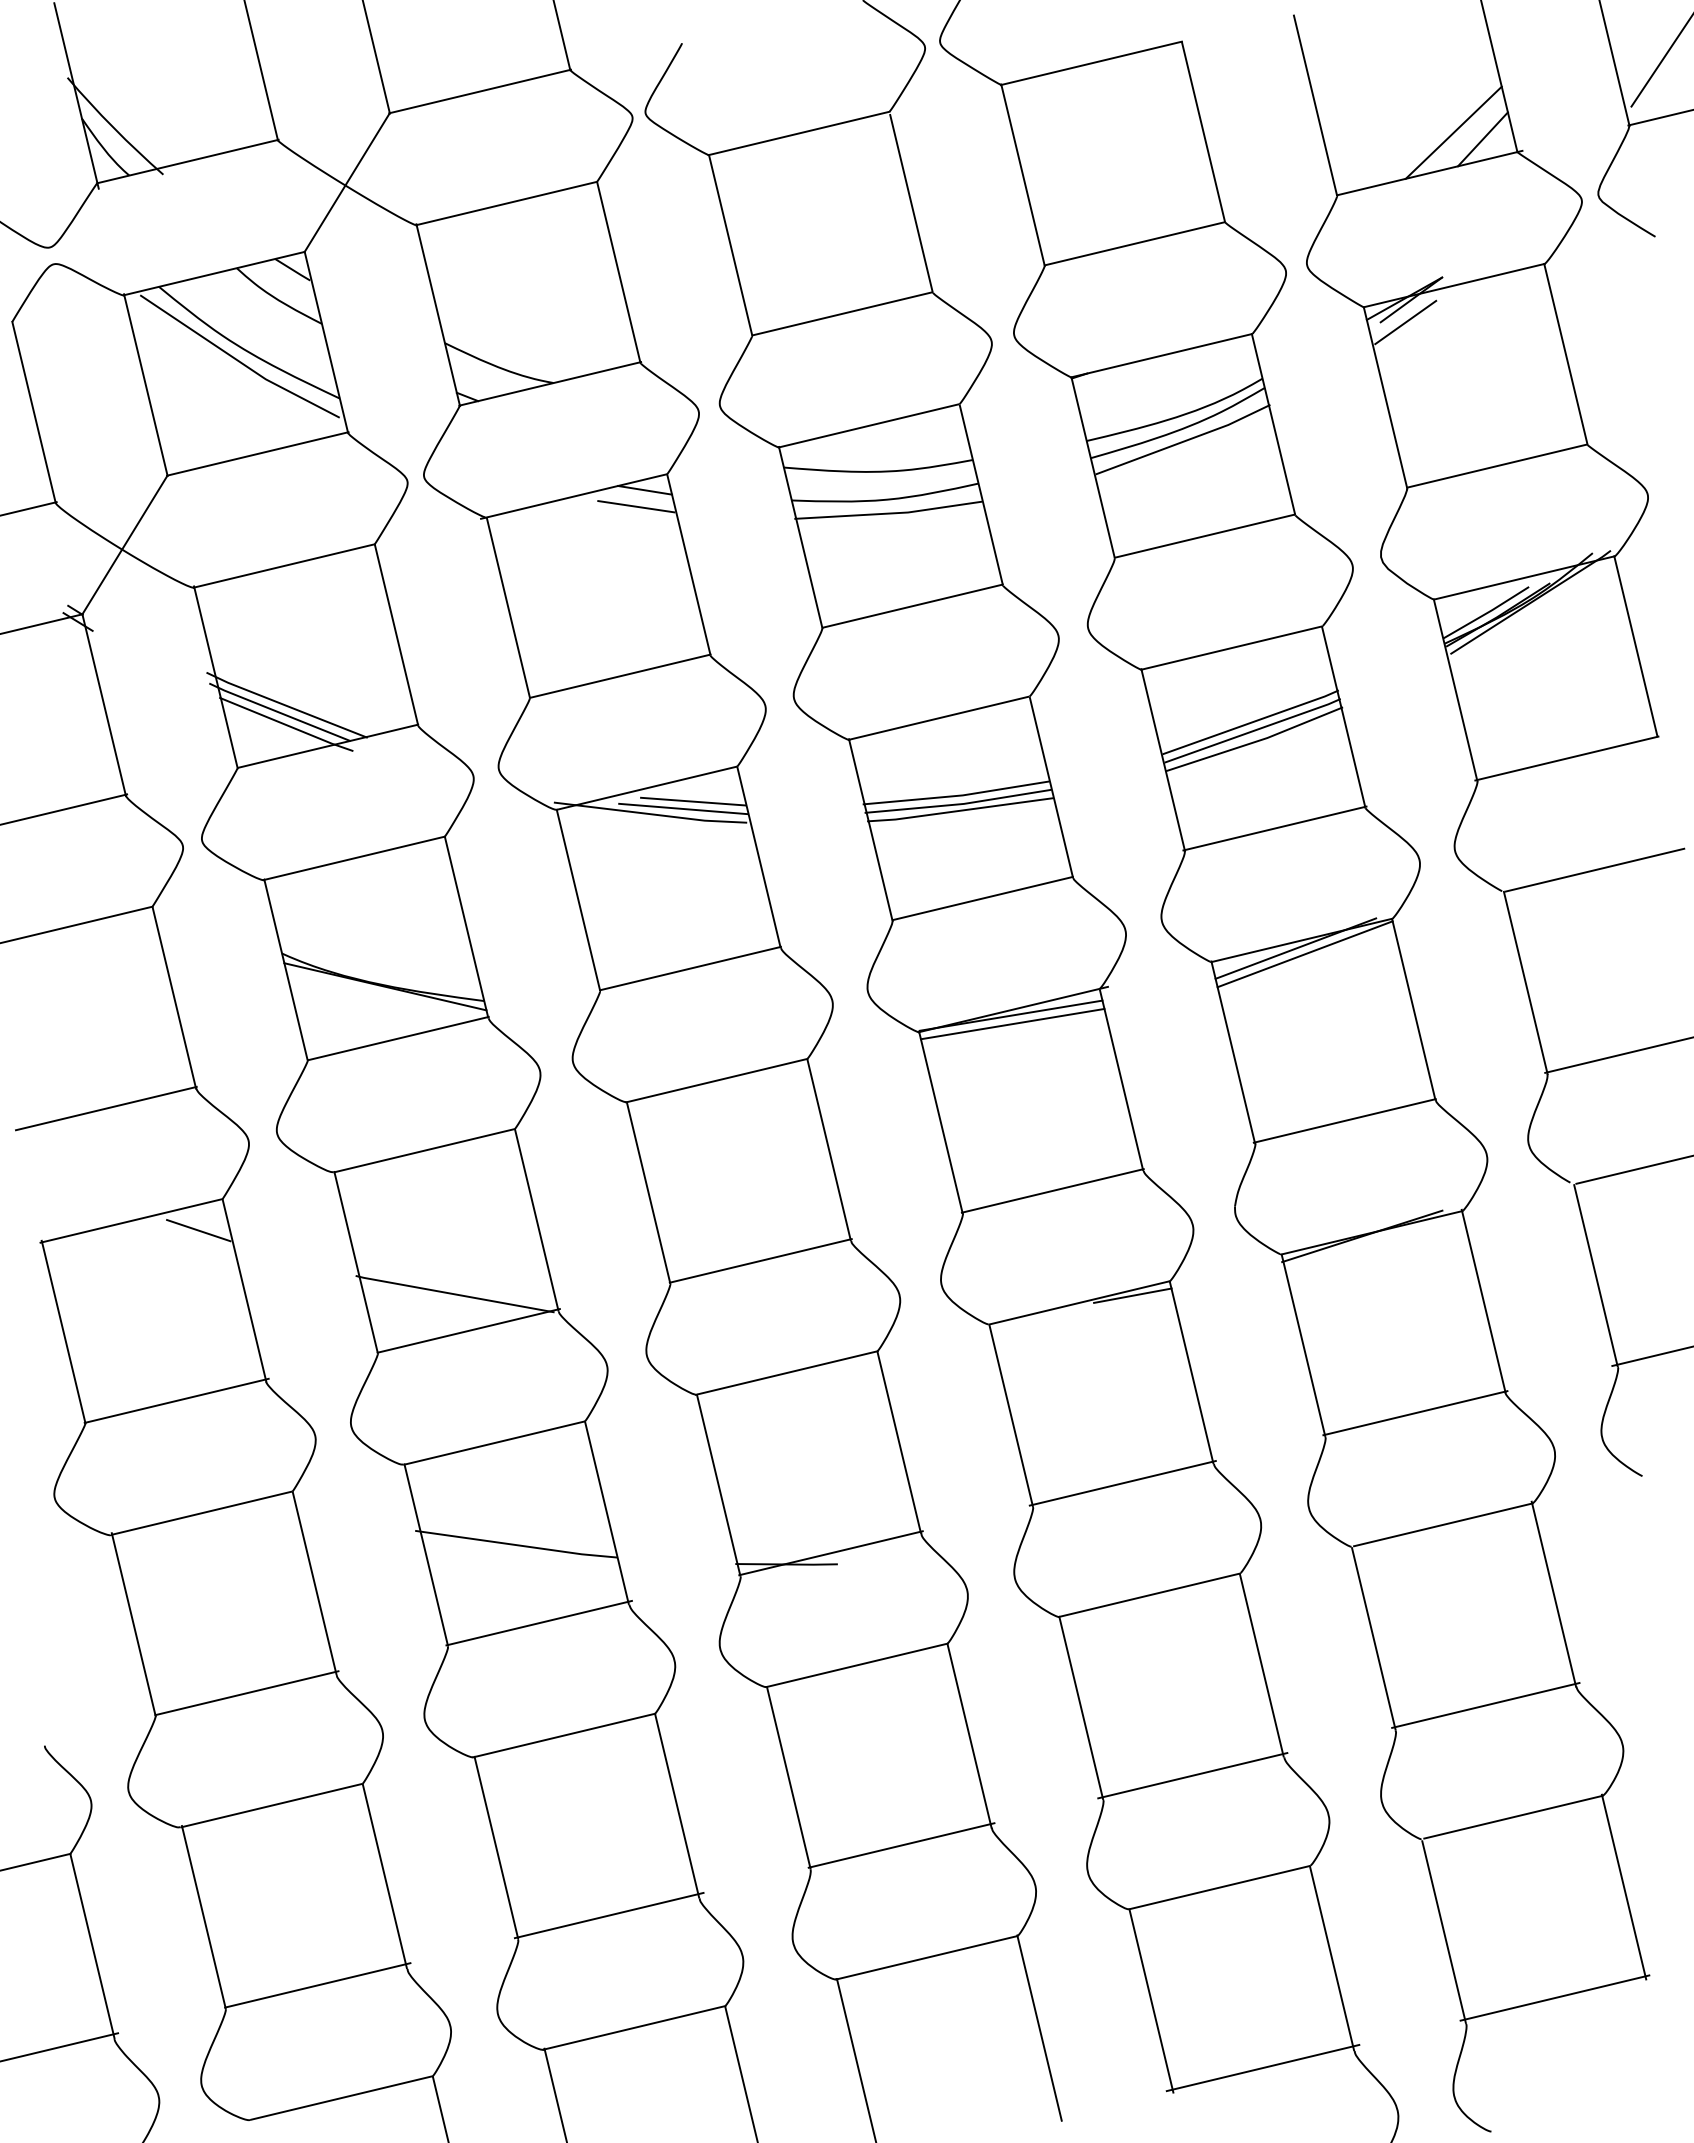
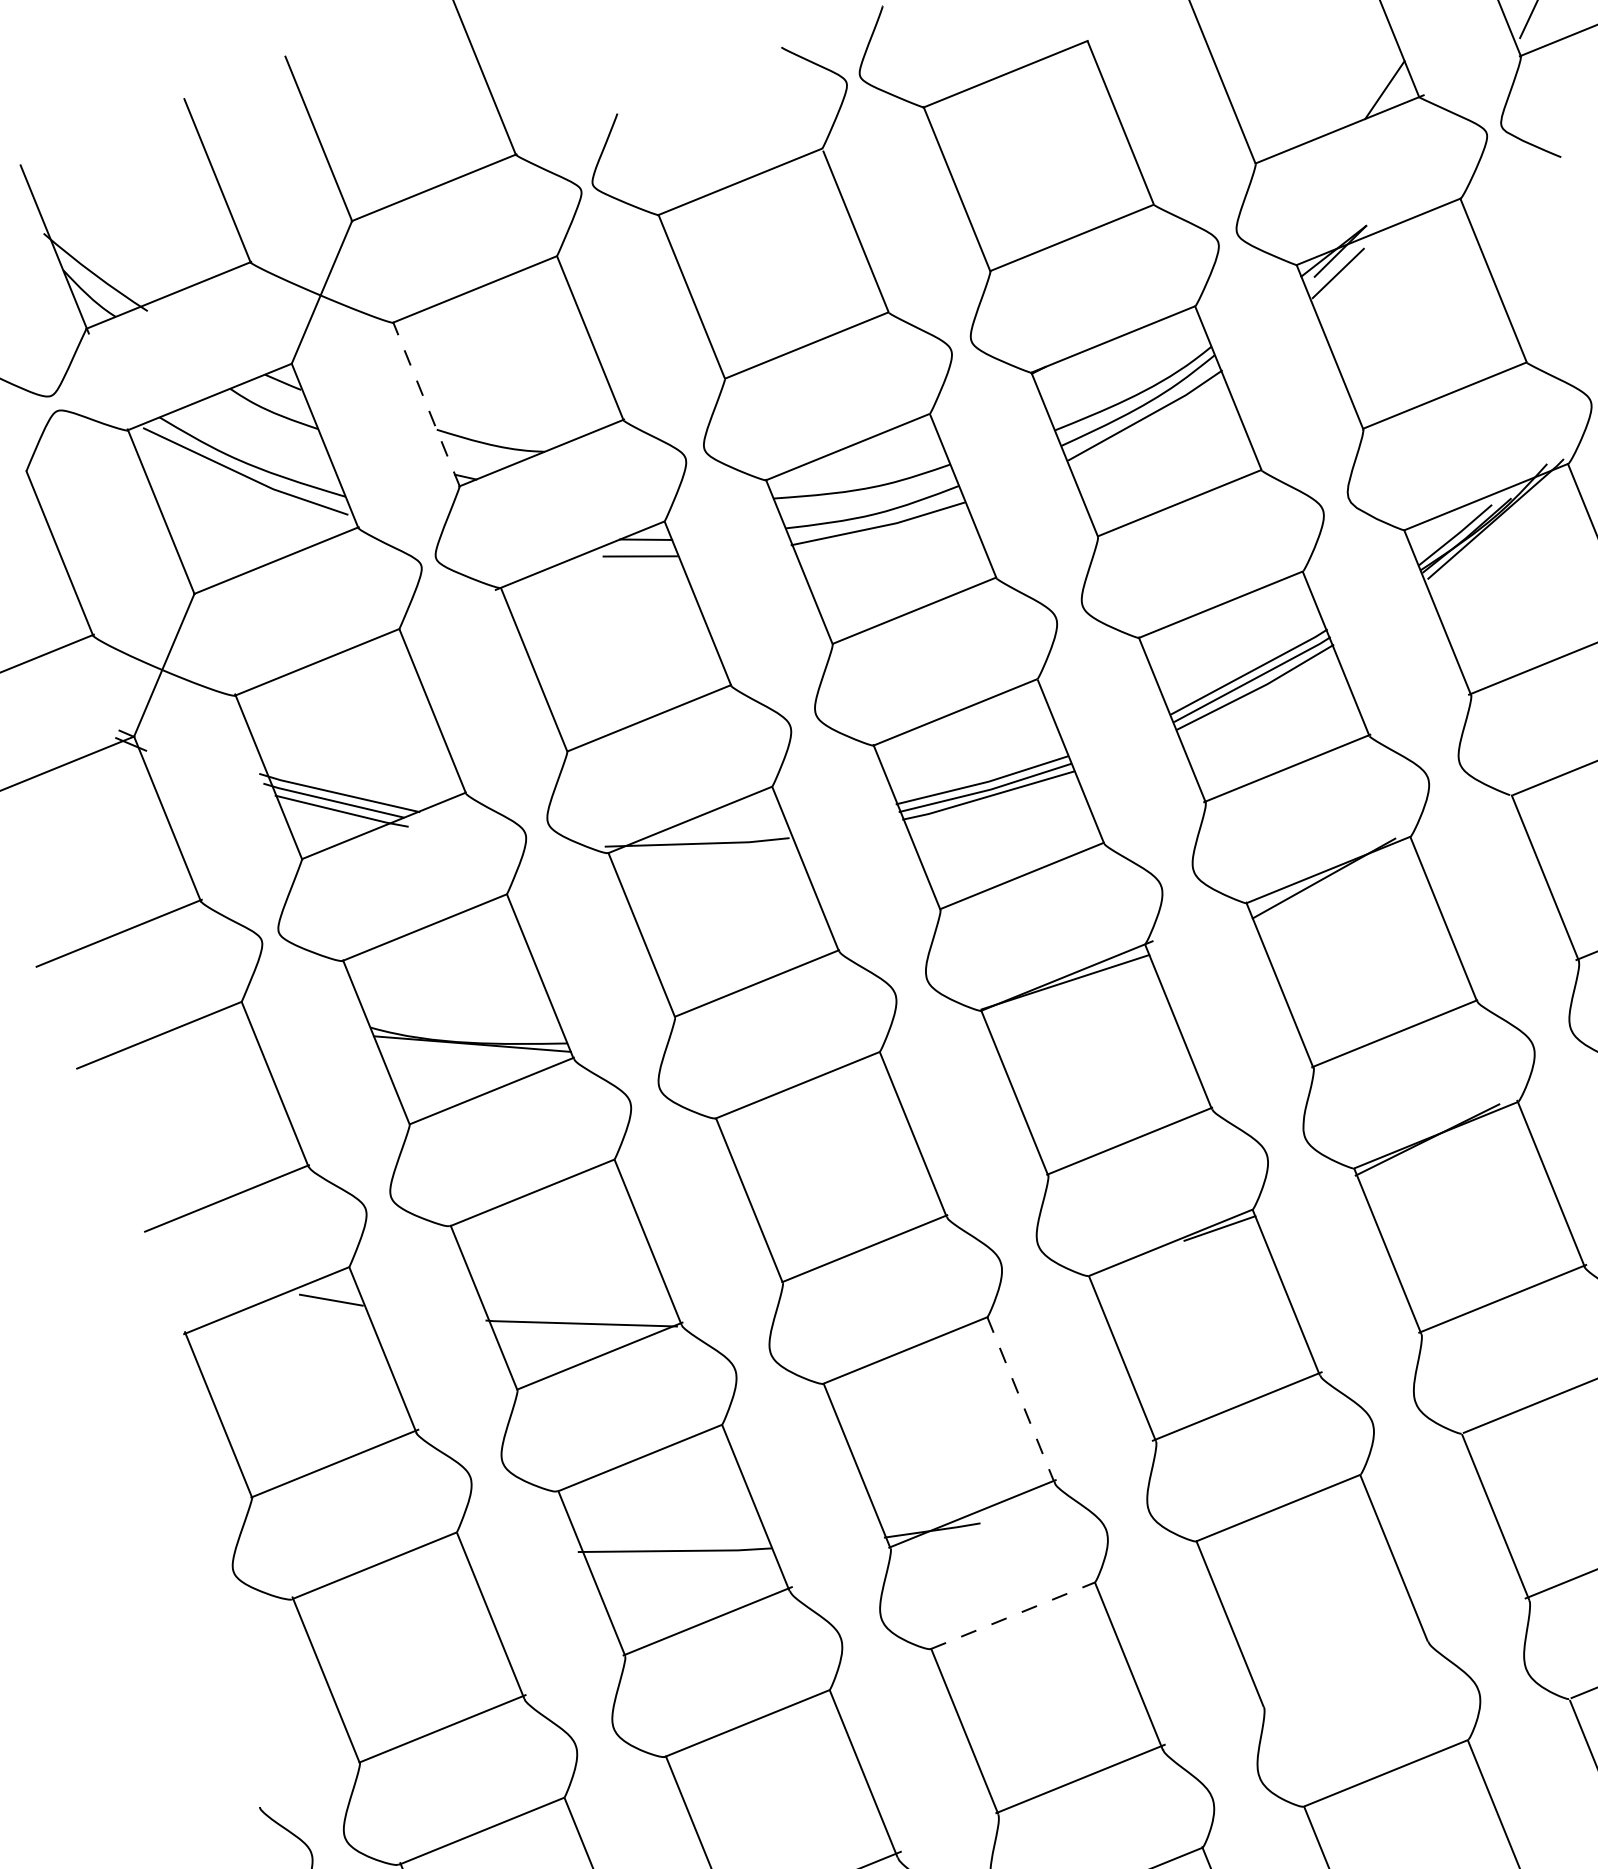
line: (1453, 132) -> (1356, 87), removed
line: (438, 314) -> (426, 403), solid -> dashed
line: (693, 801) -> (736, 825), removed
line: (683, 808) -> (727, 833), removed
line: (1304, 954) -> (1332, 882), removed
line: (1012, 1023) -> (1067, 989), removed
line: (899, 1442) -> (1021, 1399), solid -> dashed
line: (857, 1665) -> (1013, 1615), solid -> dashed
line: (1192, 1775) -> (1344, 1671), removed

